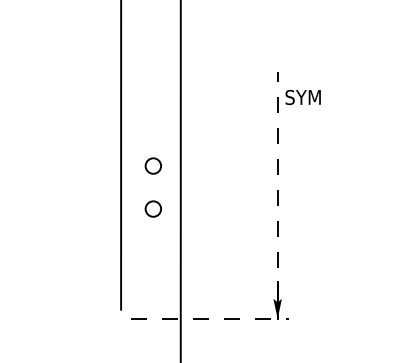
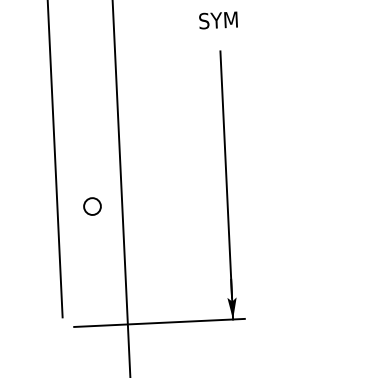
text: (302, 97) -> (217, 20), moved
circle: (152, 165) -> (89, 159), removed
line: (277, 184) -> (225, 173), dashed -> solid
line: (209, 318) -> (159, 322), dashed -> solid

